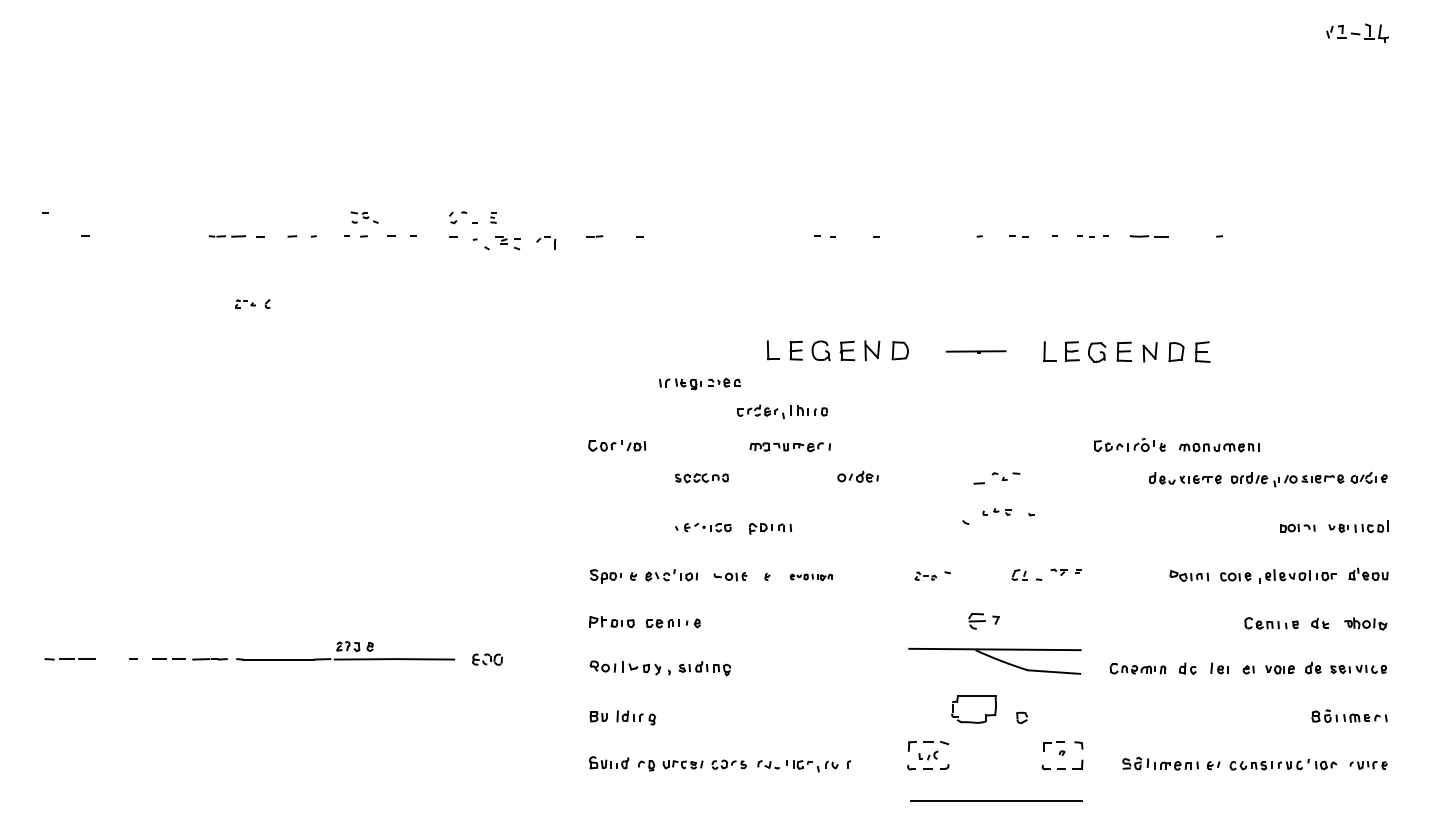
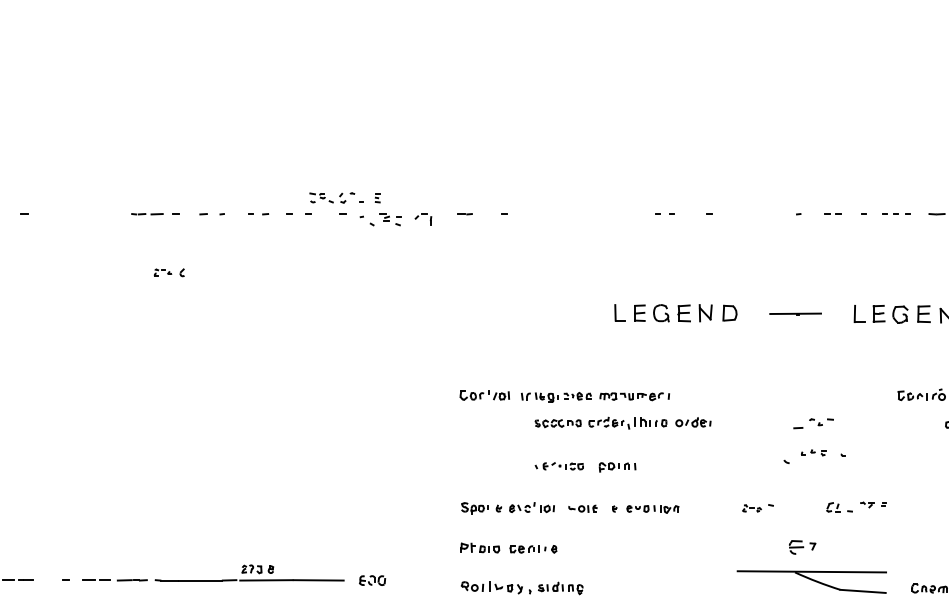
part: (364, 217) -> (321, 197), moved
part: (699, 383) -> (556, 396), moved
part: (782, 411) -> (627, 422), moved
part: (811, 577) -> (653, 509), size x1.43

